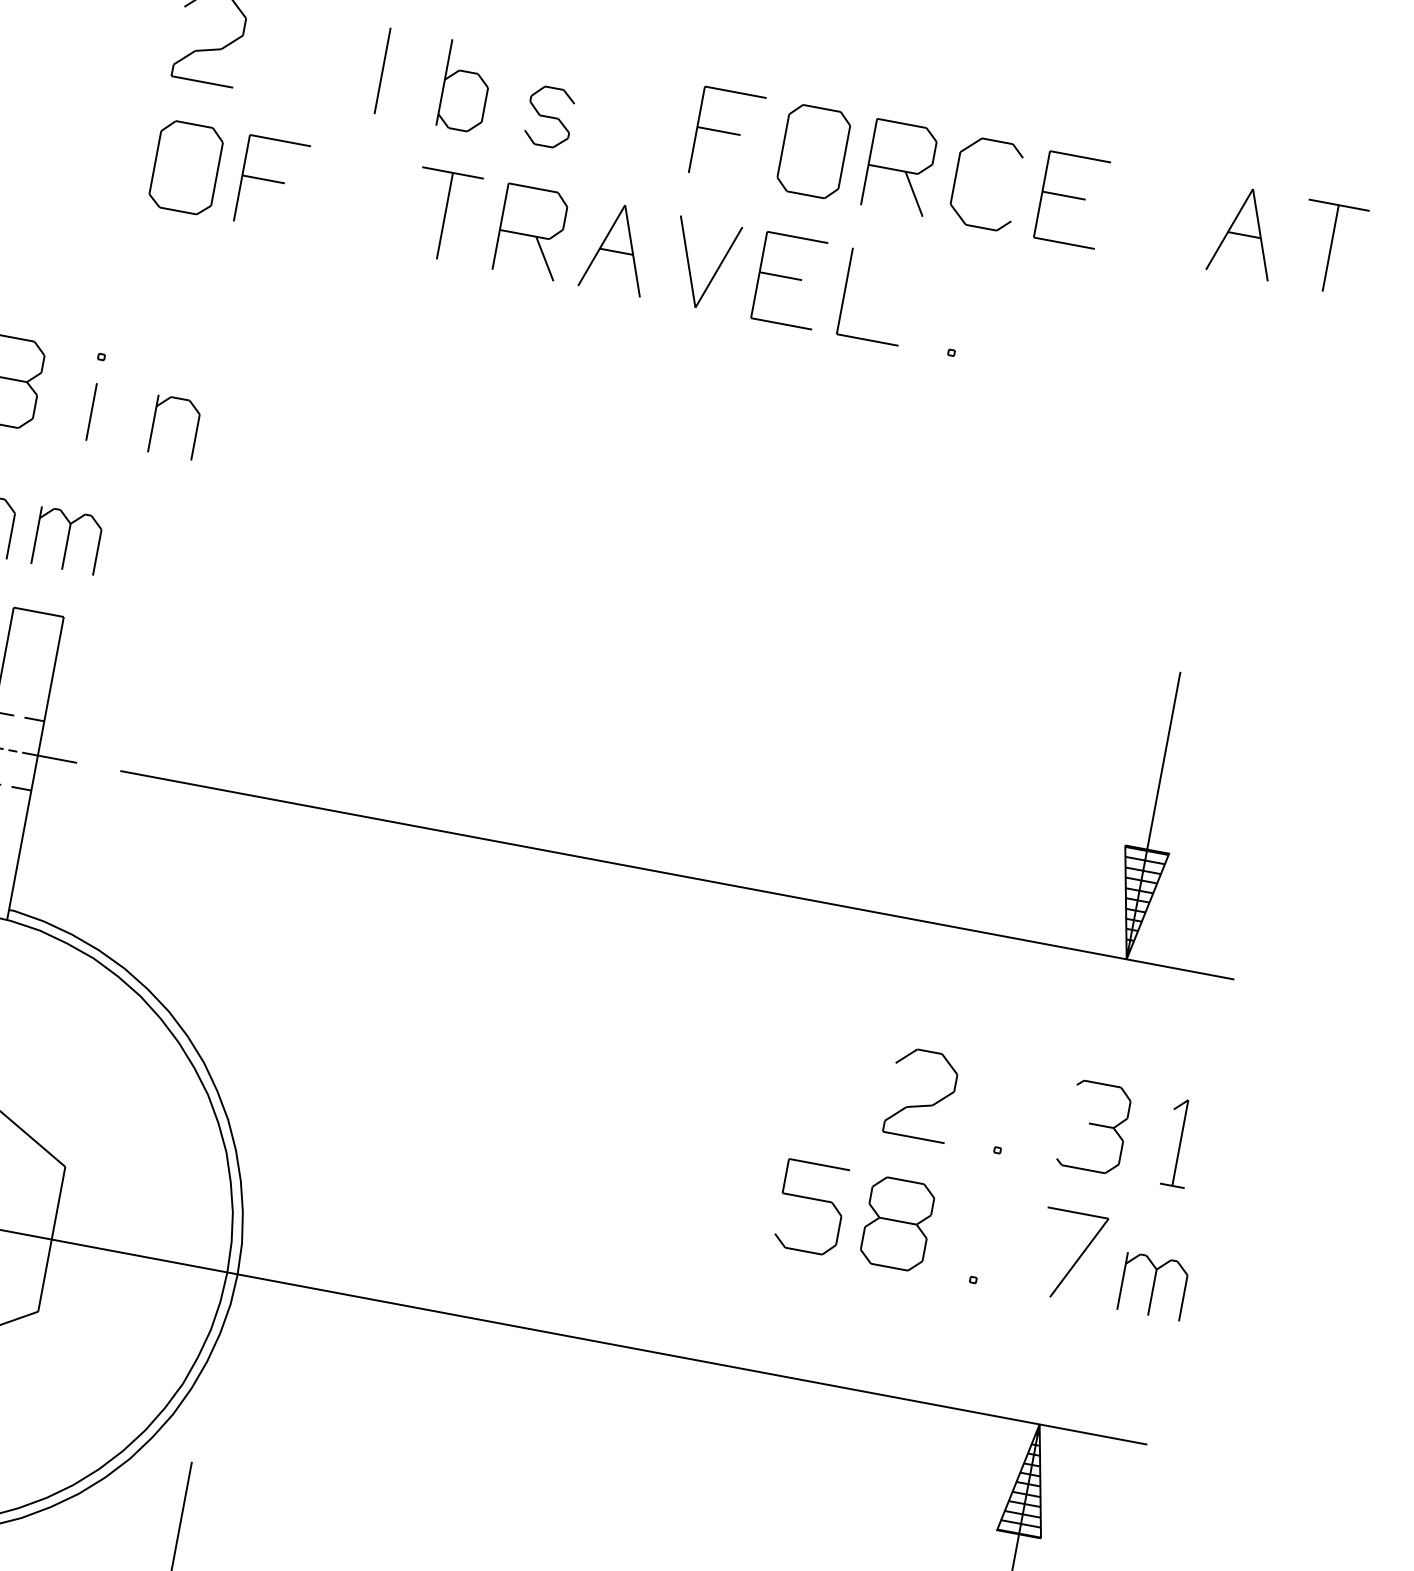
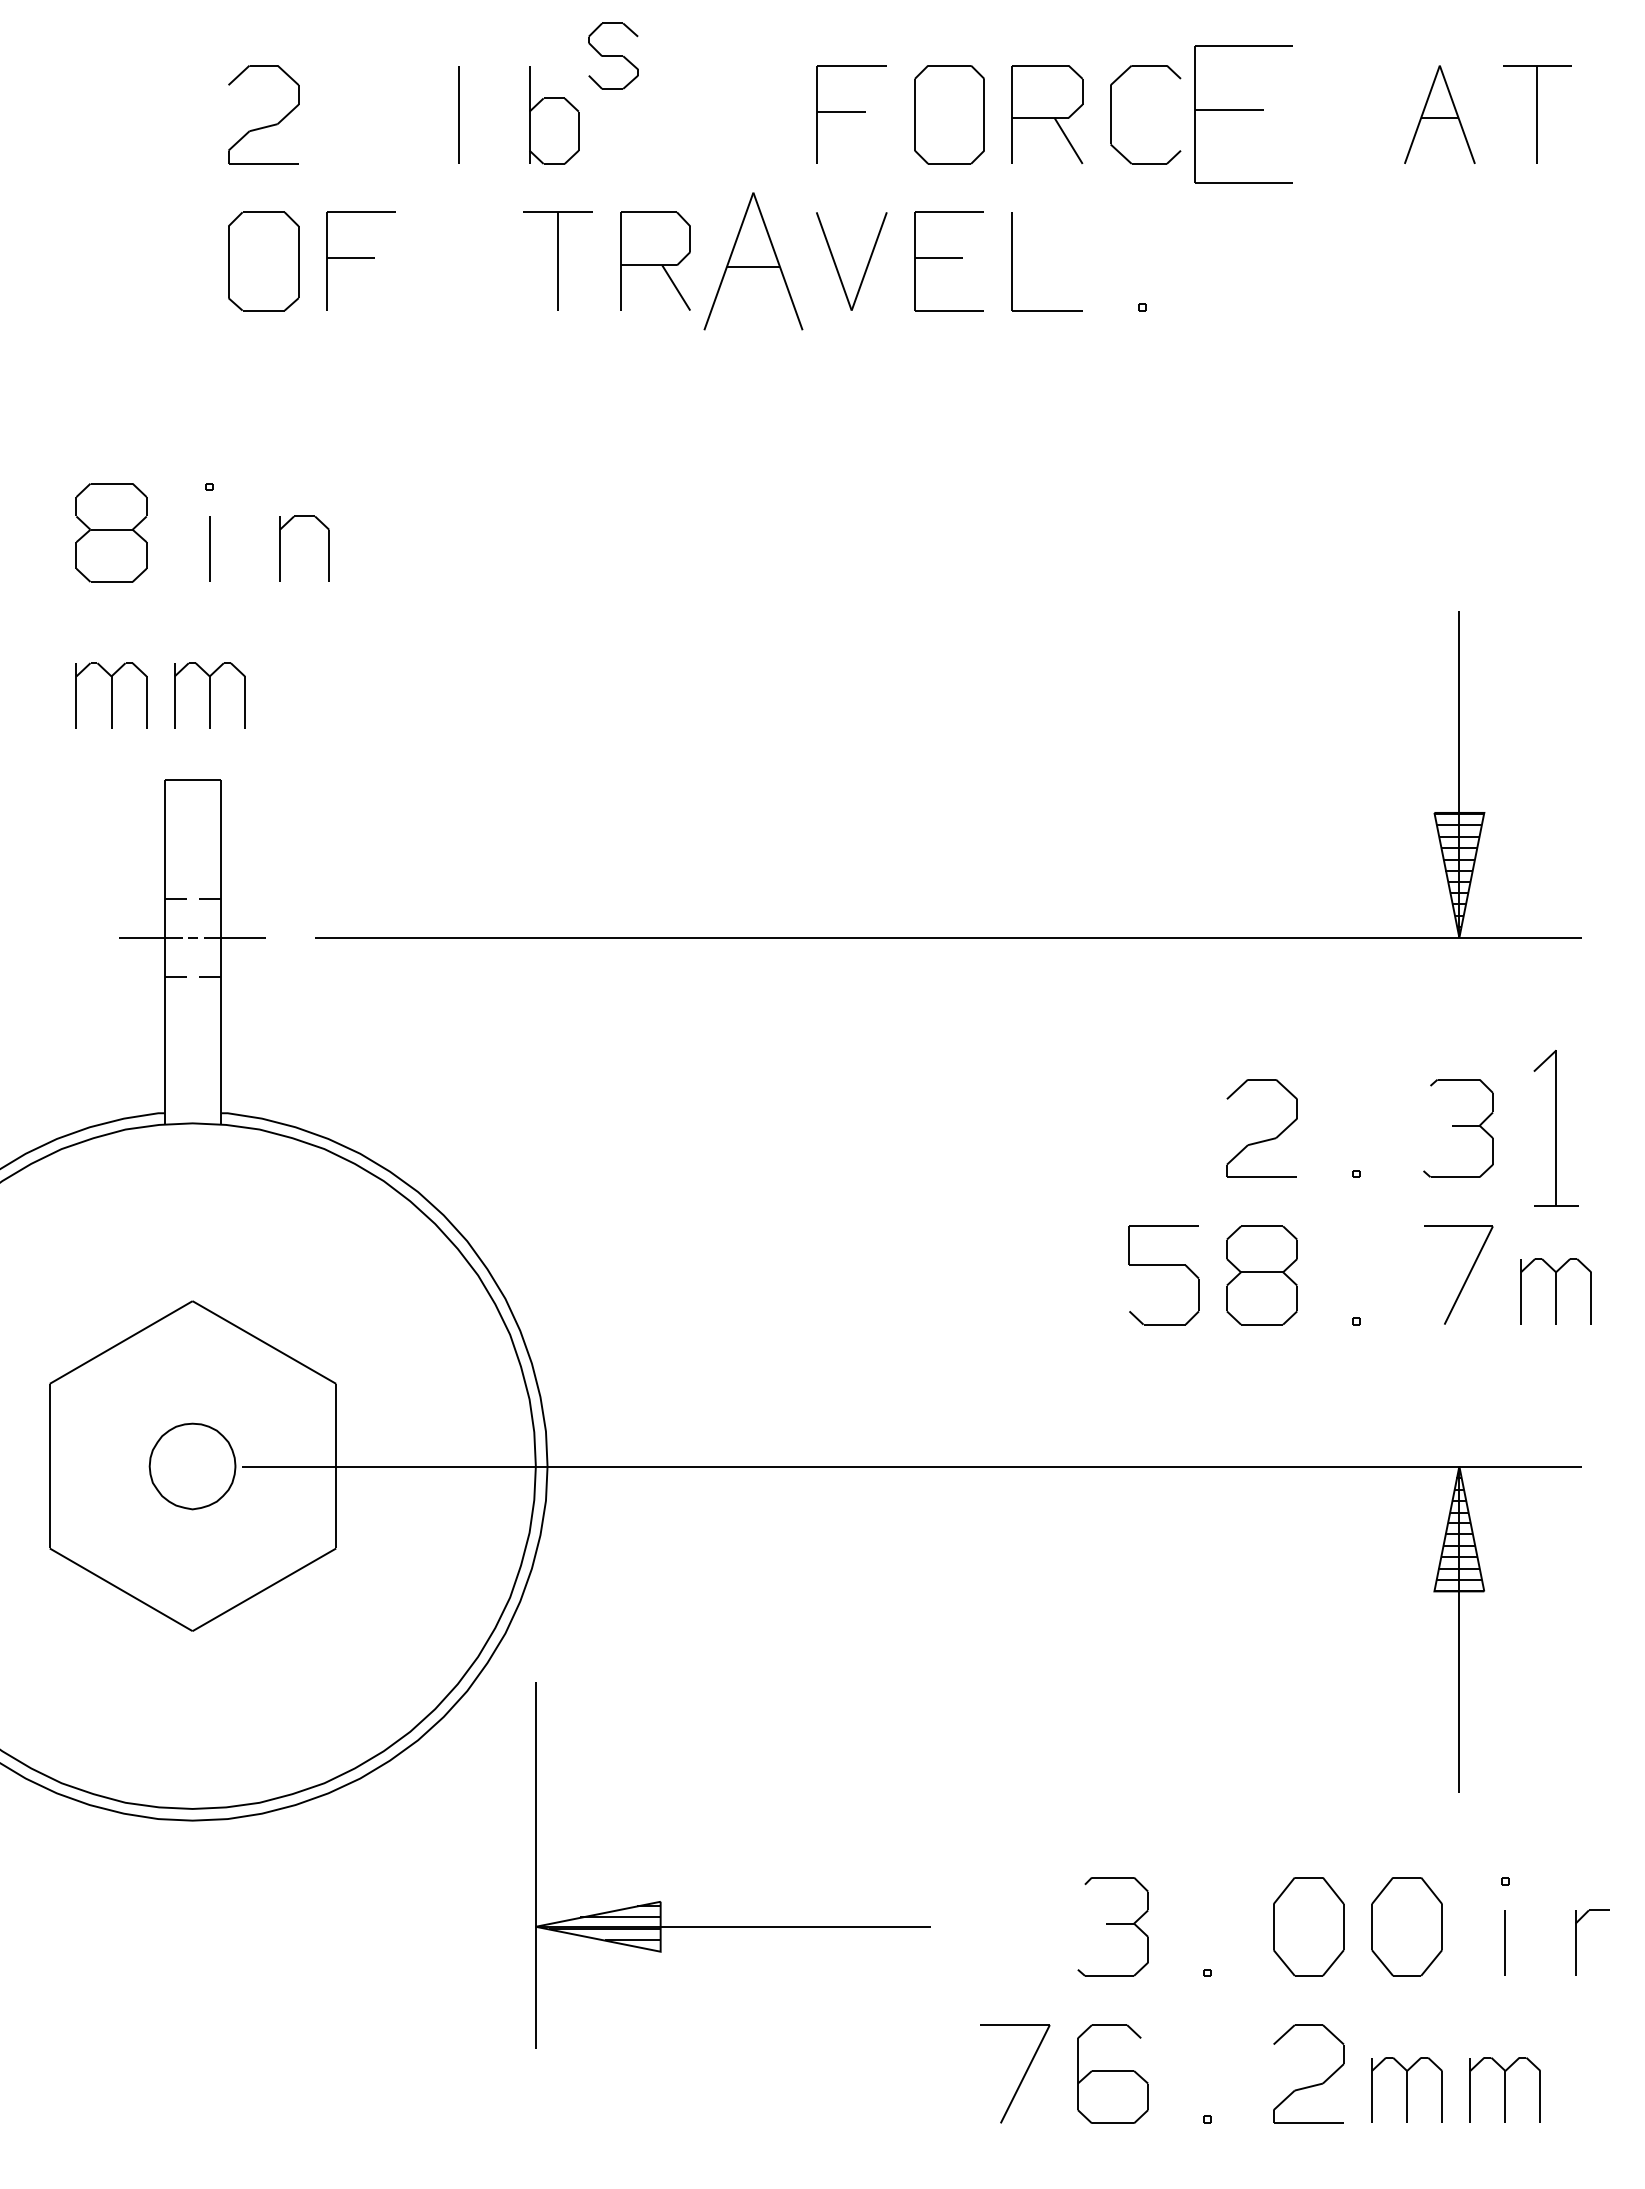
part: (549, 116) -> (613, 55), moved
part: (1071, 199) -> (1242, 114), size x1.4
part: (617, 248) -> (753, 261), size x1.4
part: (1179, 1142) -> (1555, 1128), size x1.6

